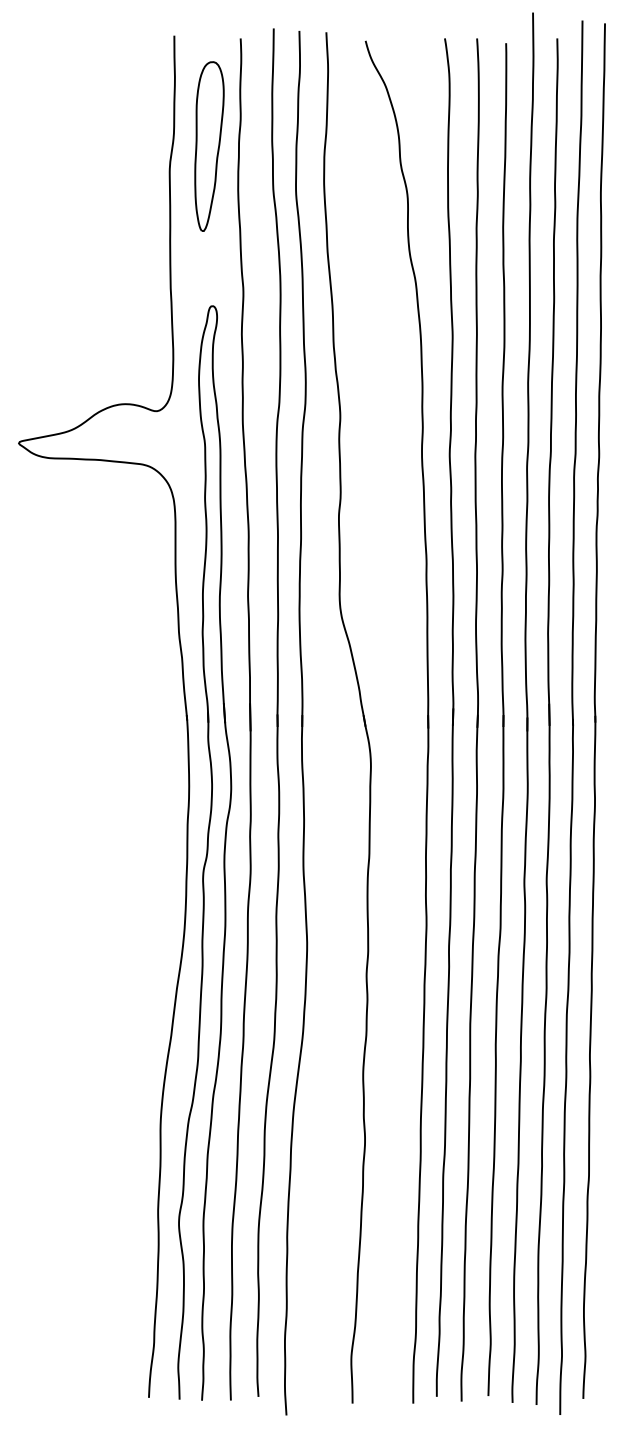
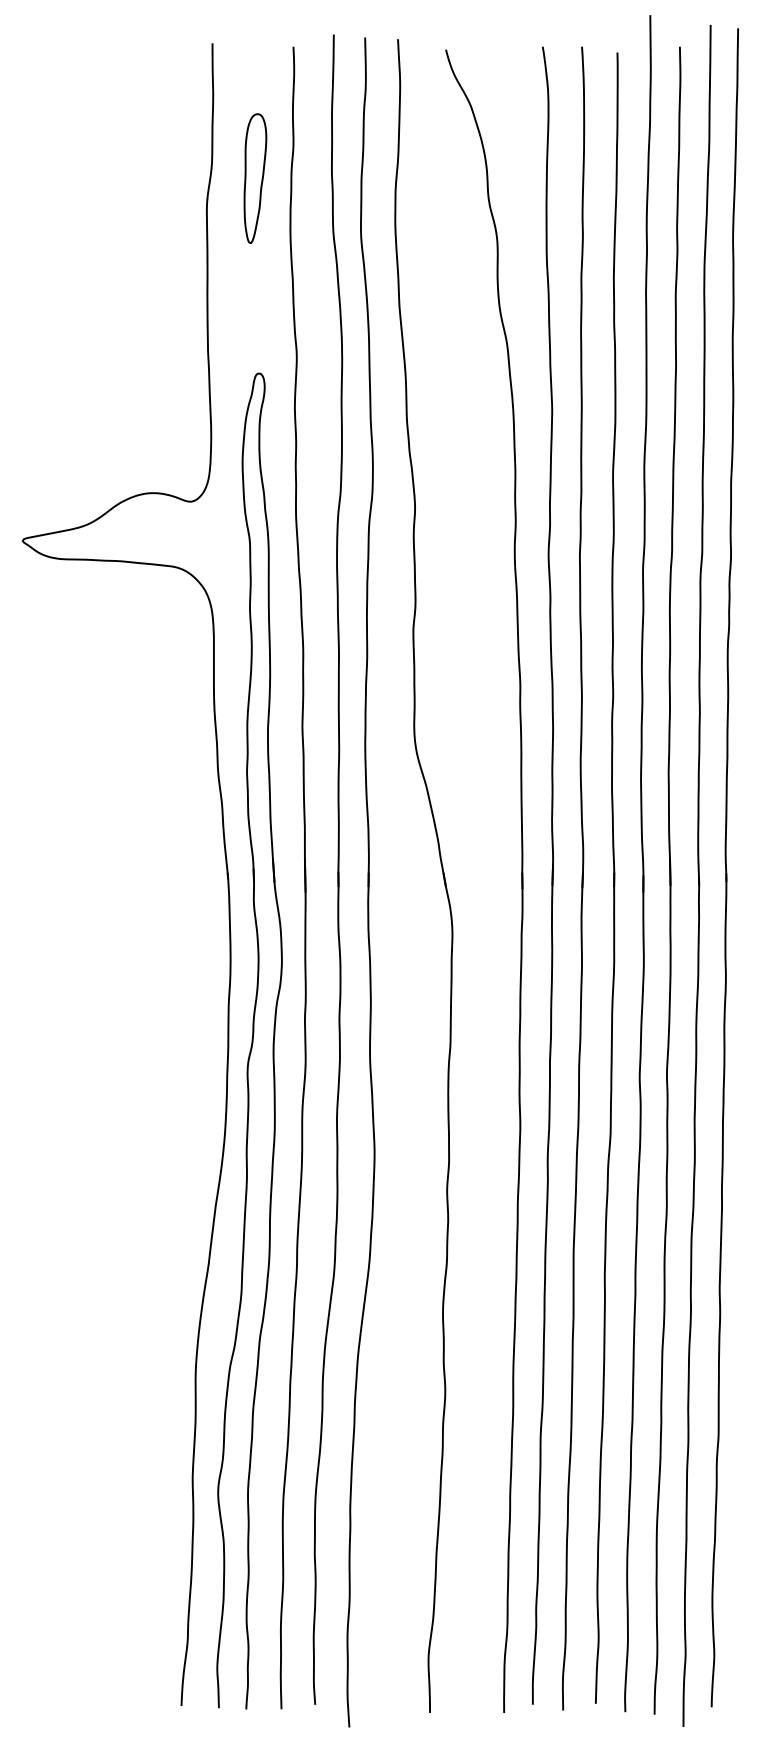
part: (209, 146) -> (255, 178), size x0.62

